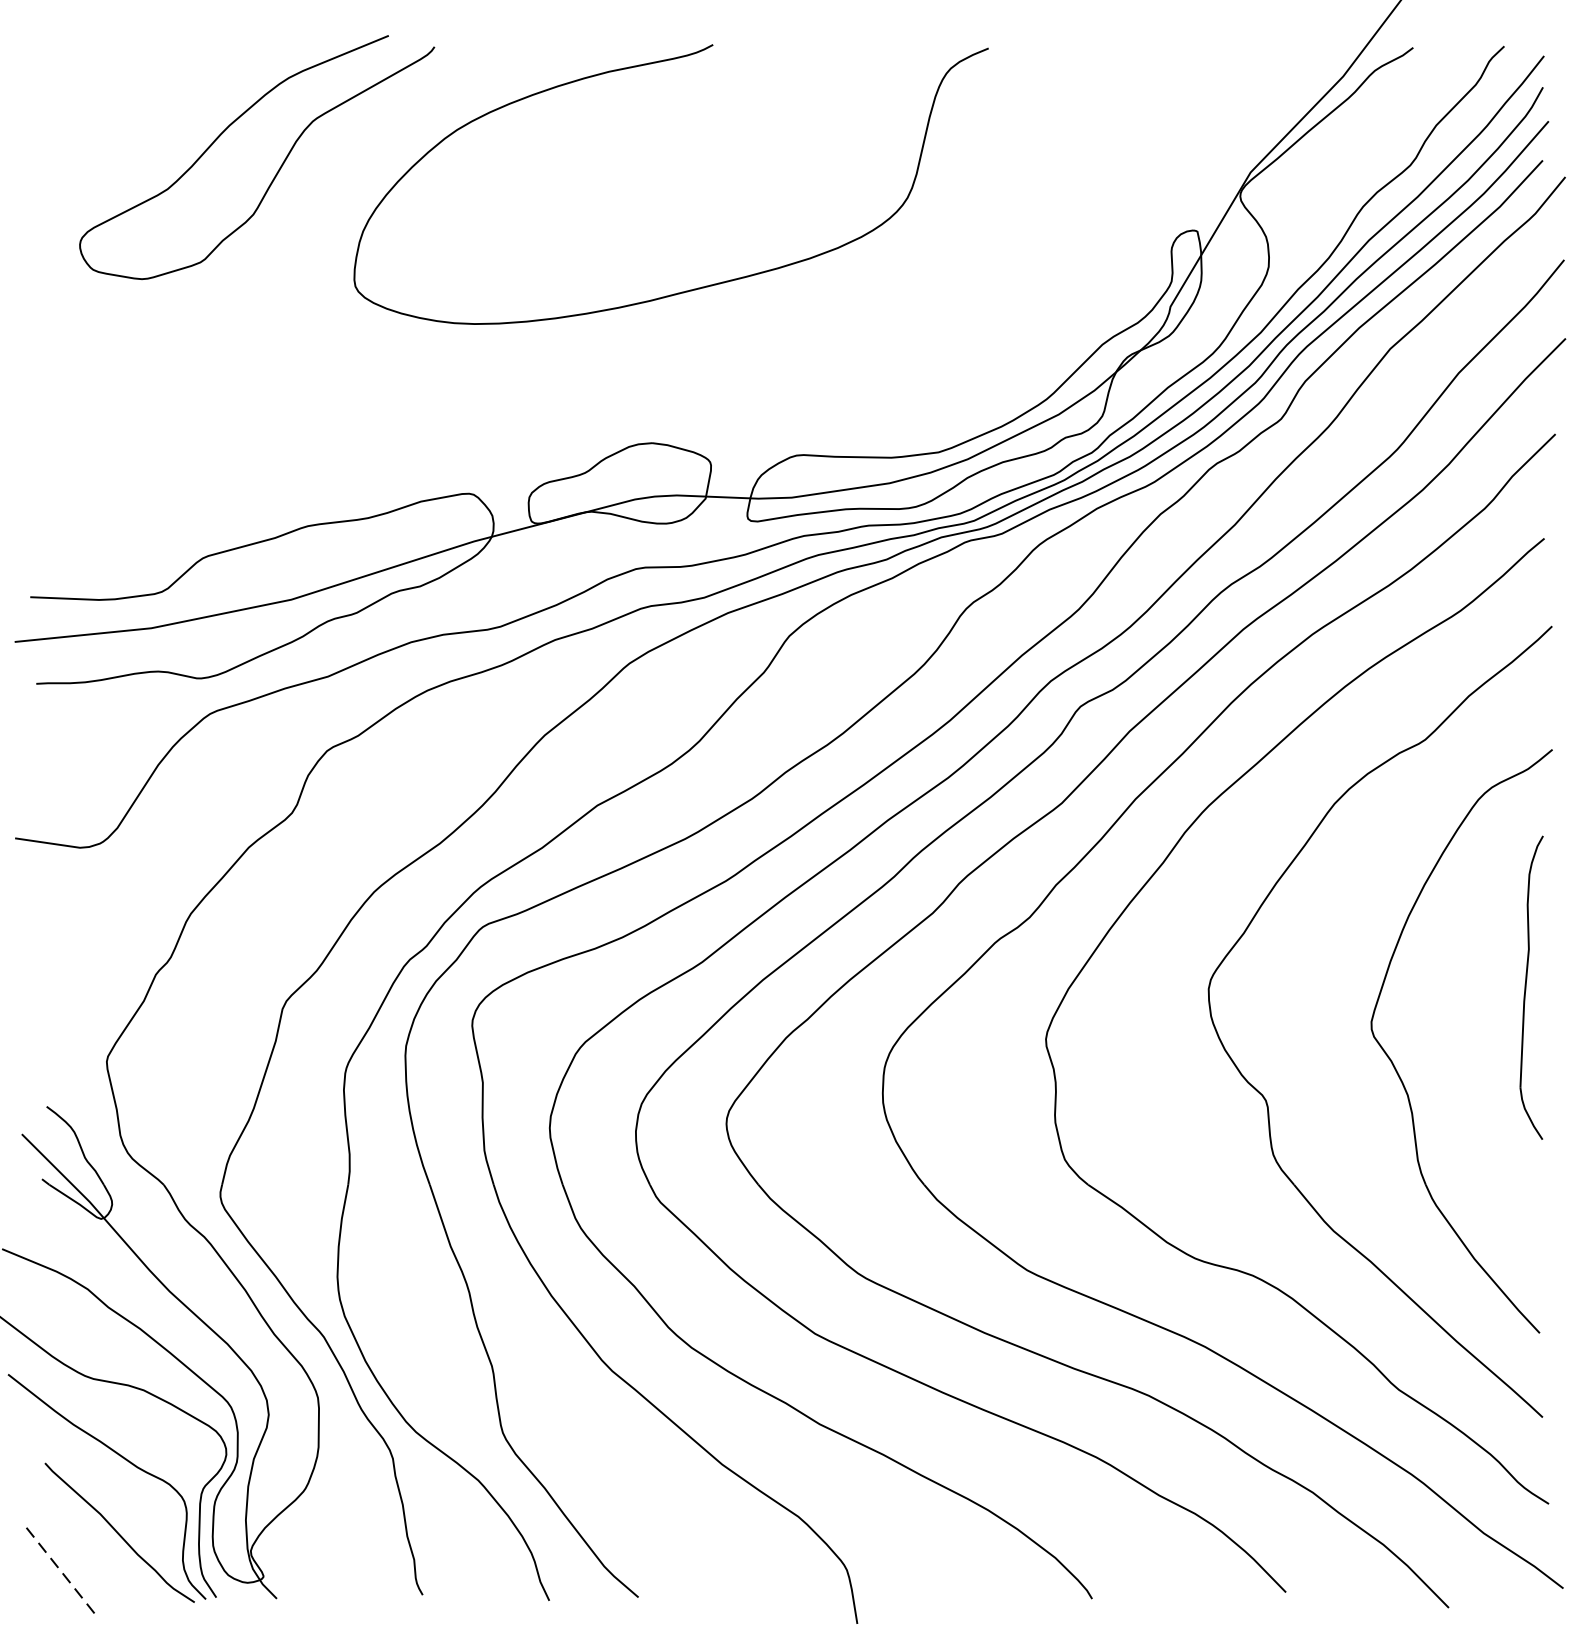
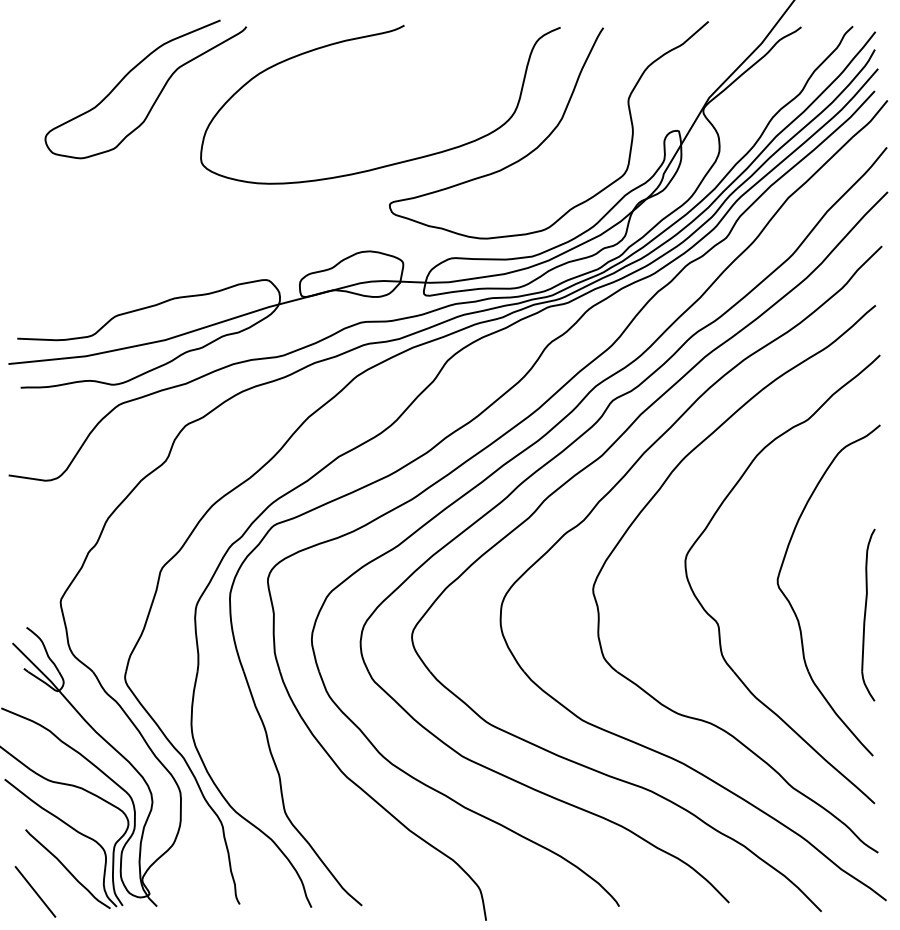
curve: (970, 233) -> (550, 132), added
part: (1531, 986) -> (868, 614), moved
line: (62, 1572) -> (35, 891), dashed -> solid

